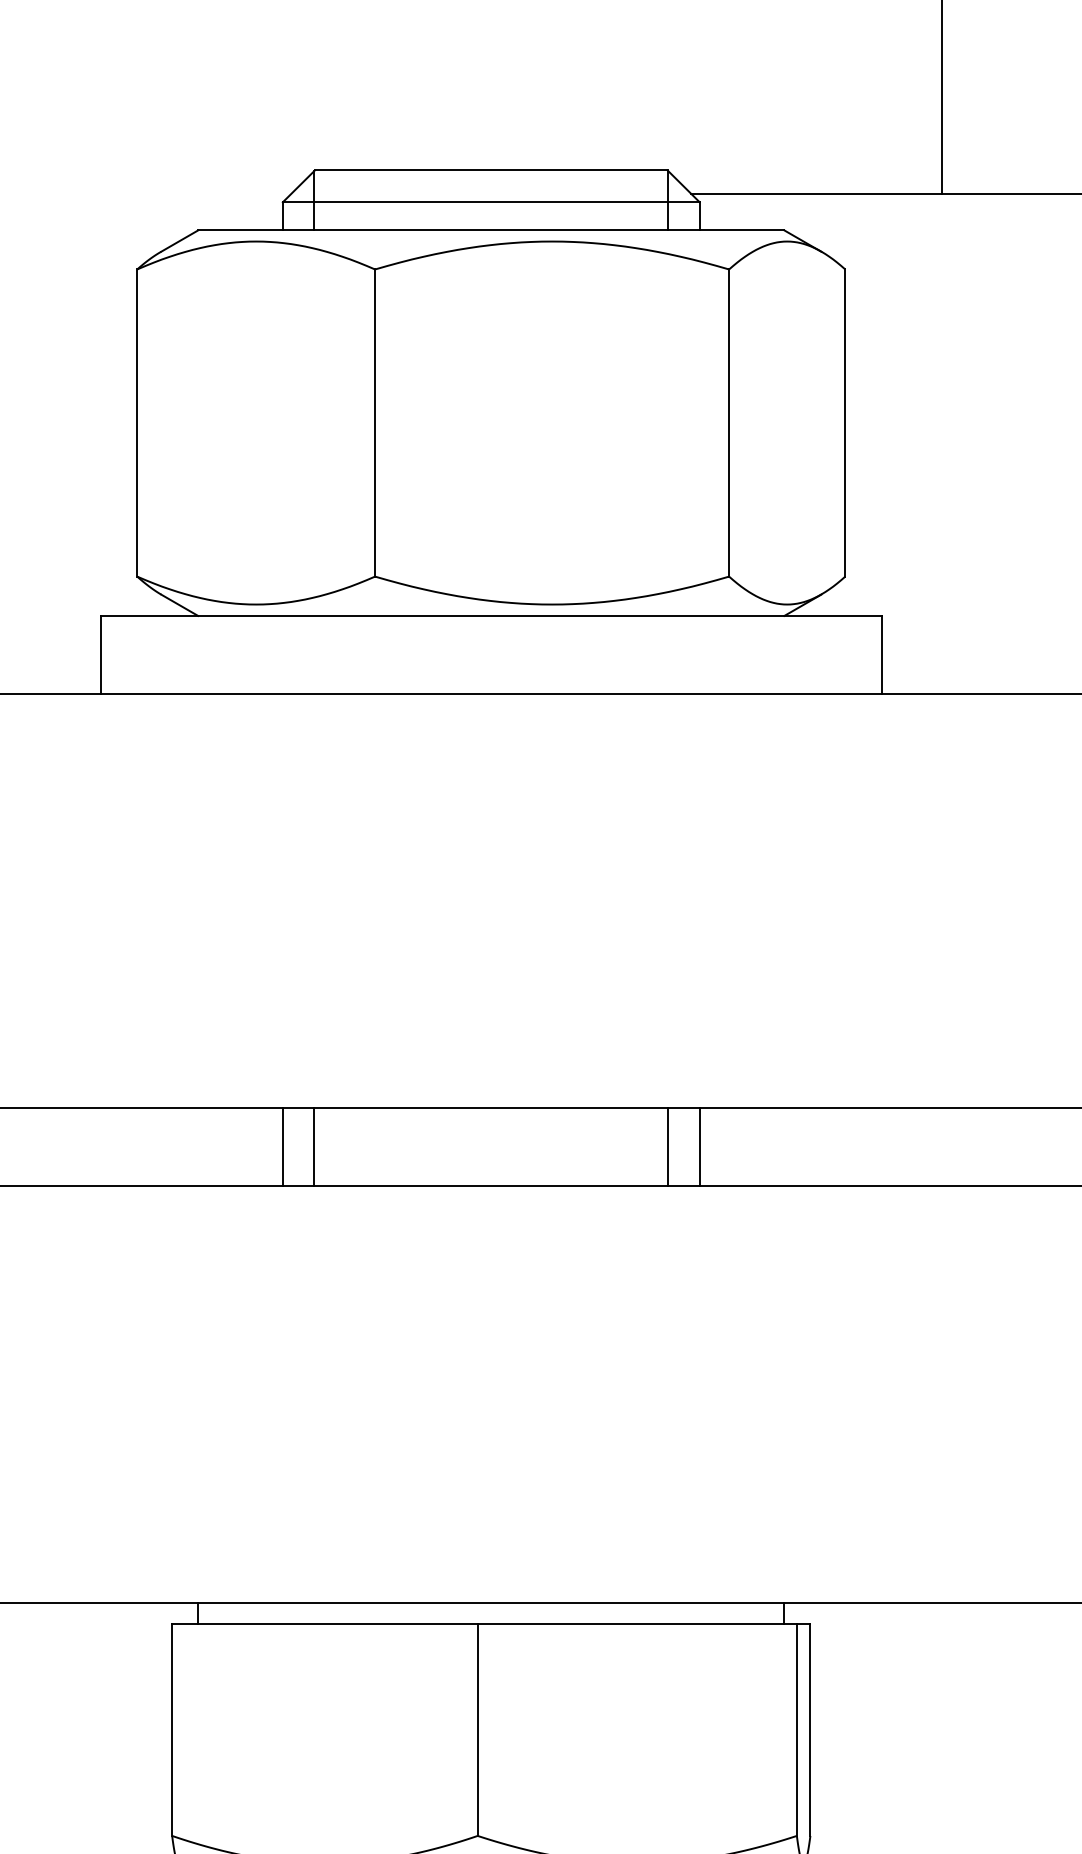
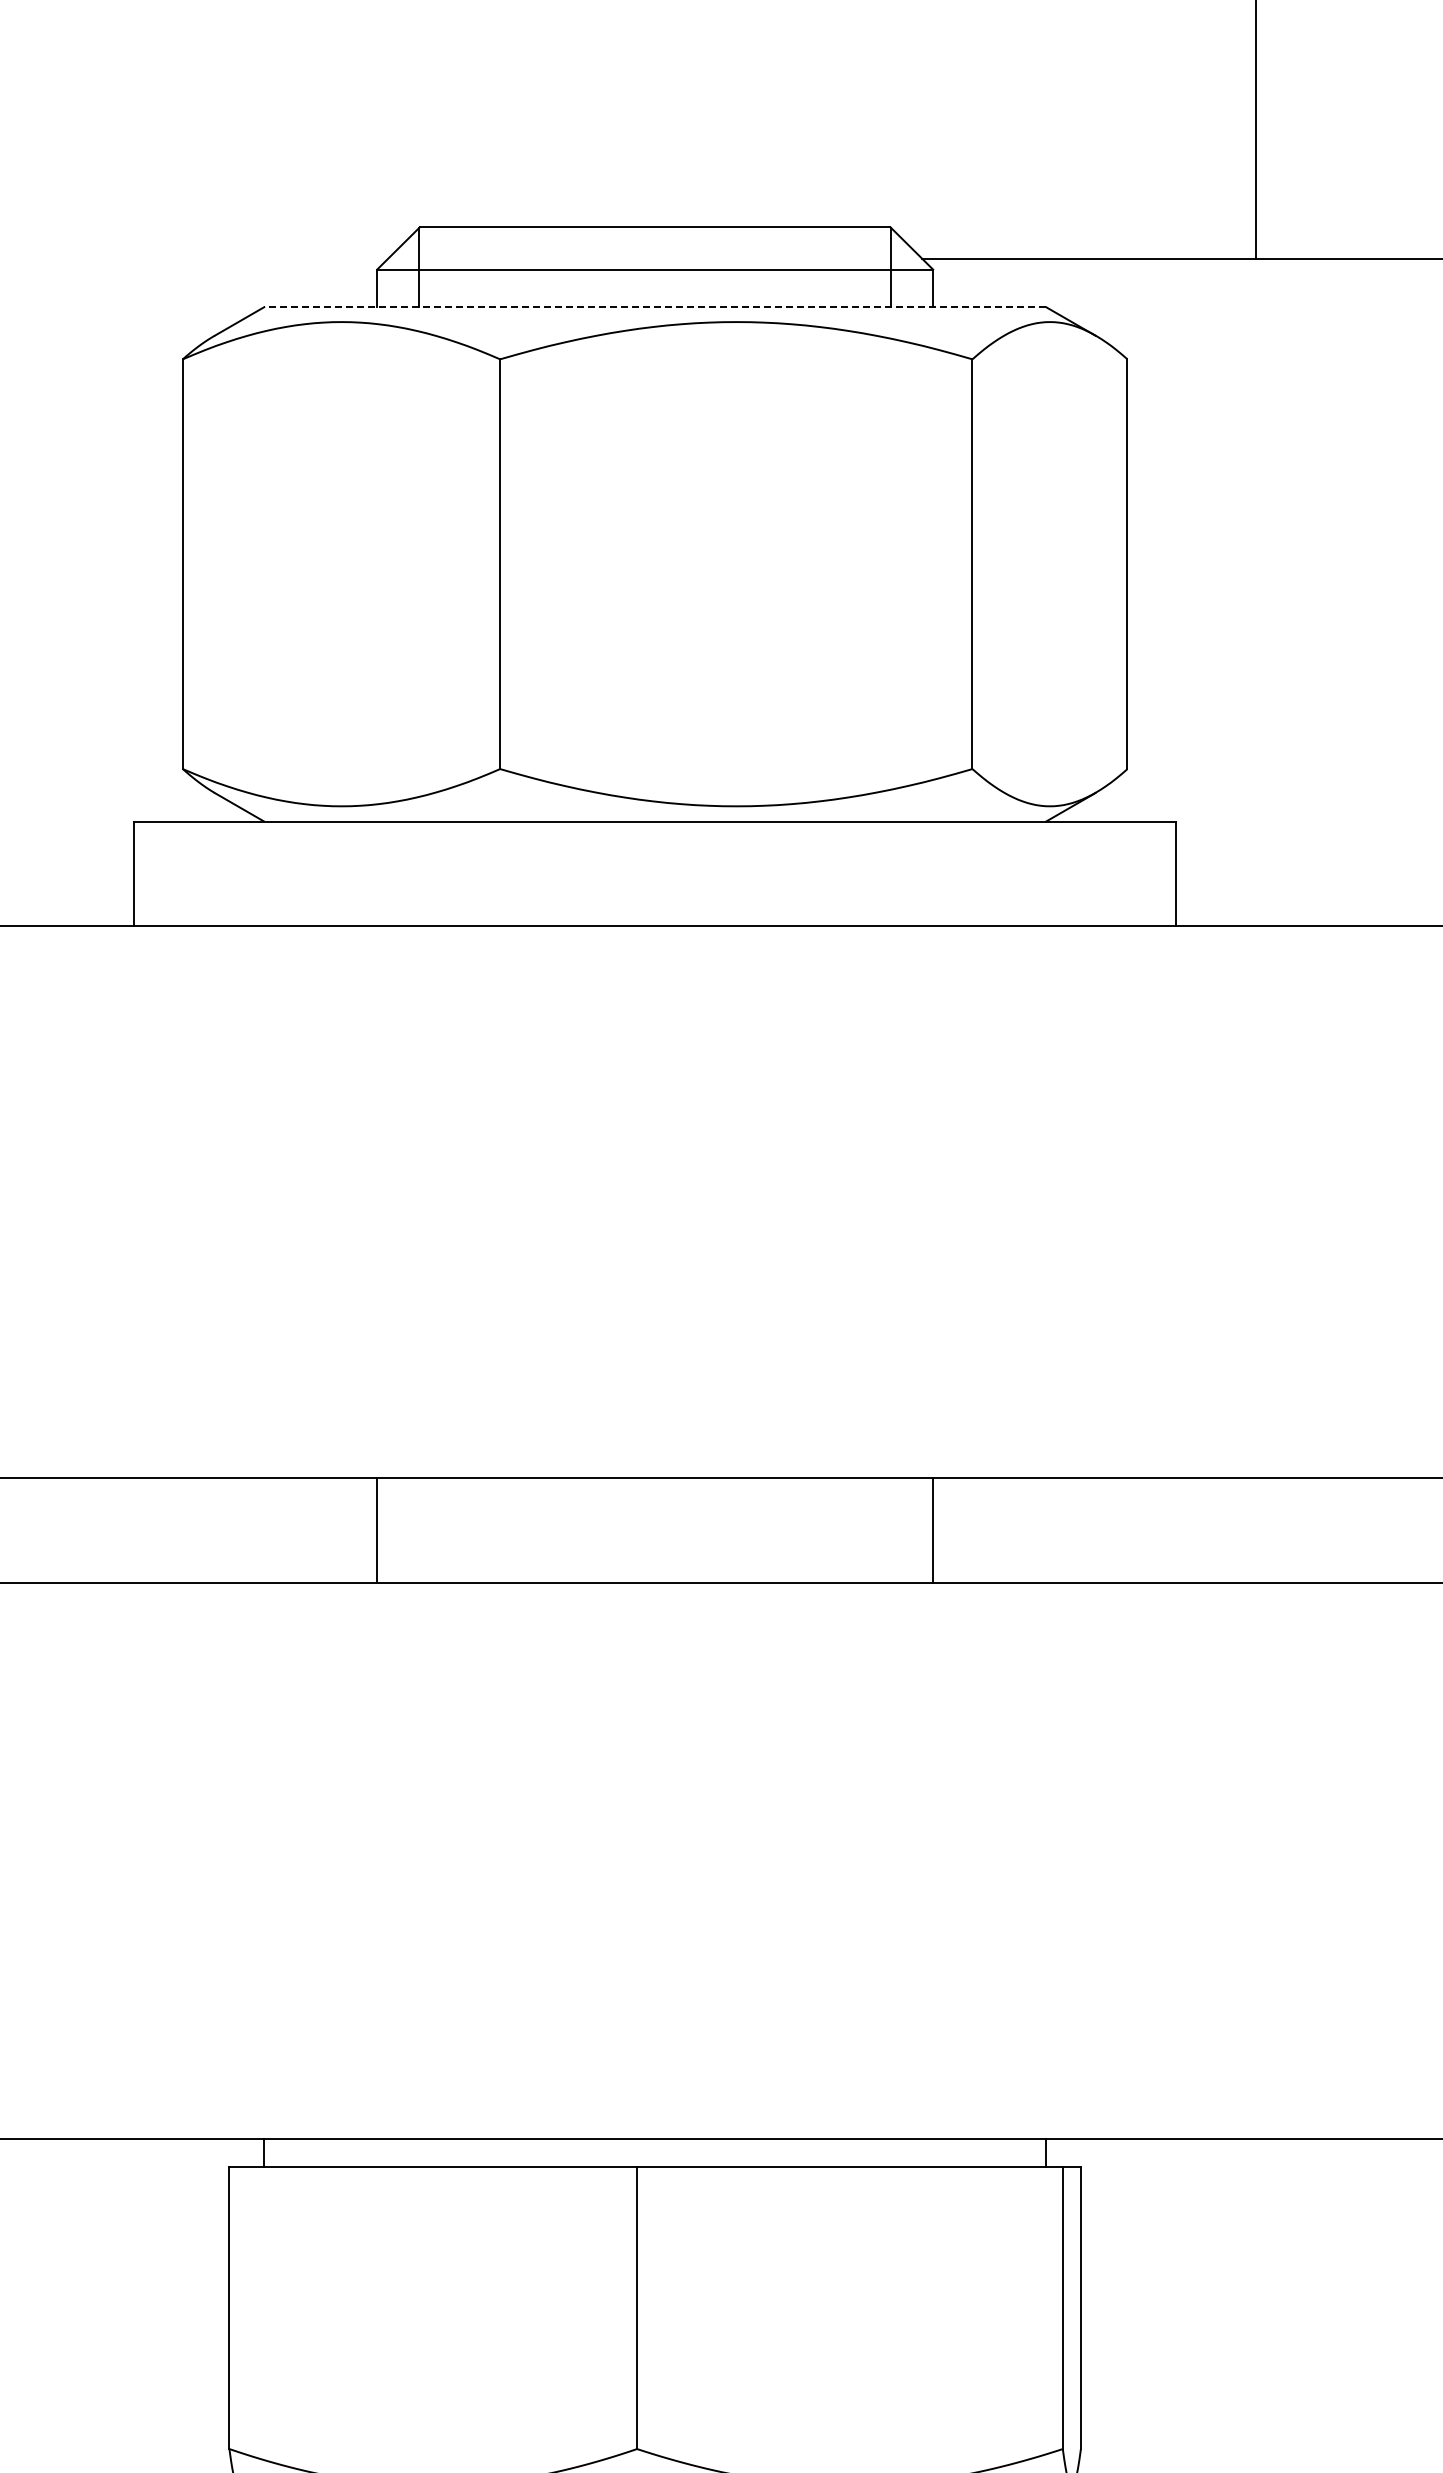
line: (491, 230) -> (655, 307), solid -> dashed
line: (313, 1147) -> (418, 1530), removed
line: (668, 1147) -> (891, 1530), removed

